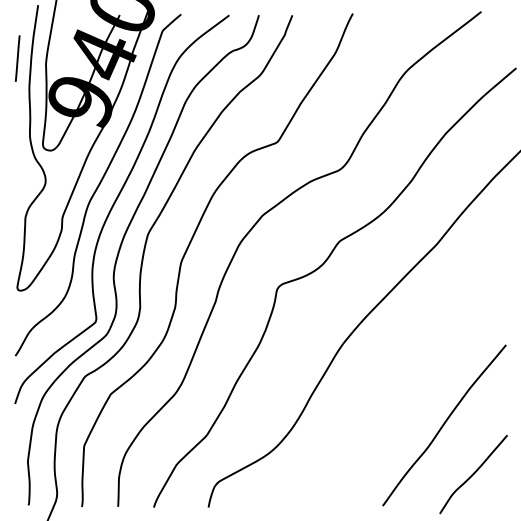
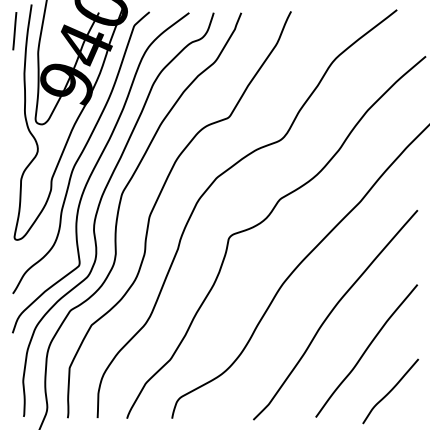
line: (17, 58) -> (14, 31), moved
curve: (403, 377) -> (332, 311), added

